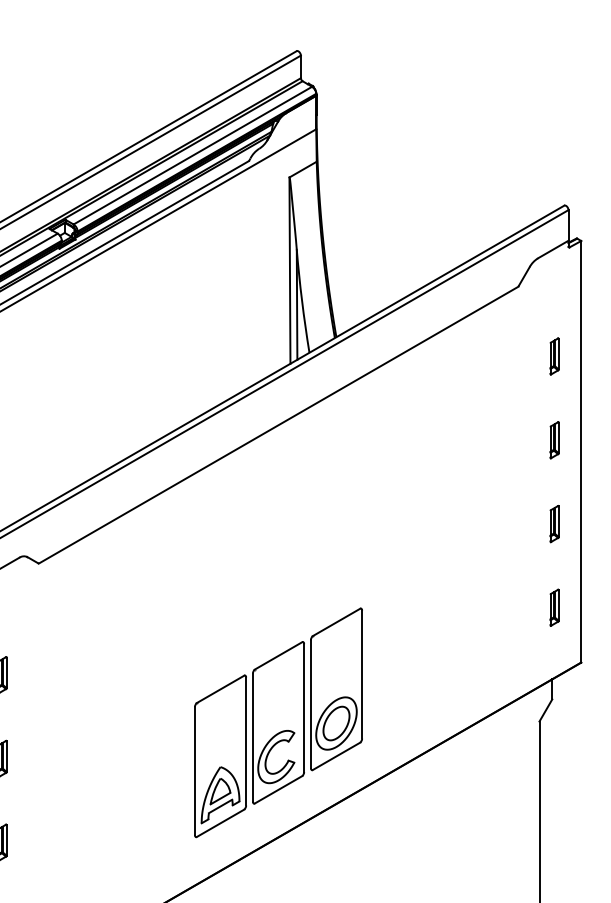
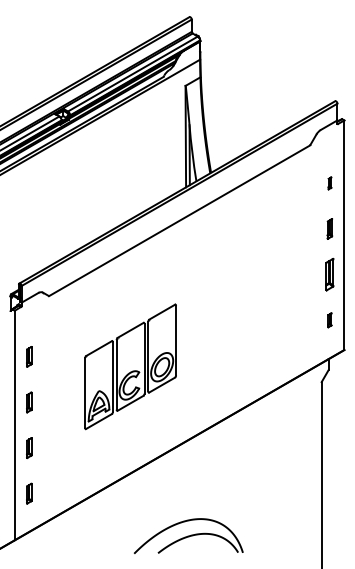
part: (553, 356) -> (329, 183), size x0.6
part: (553, 523) -> (329, 274), size x1.6
part: (553, 608) -> (329, 320), size x0.7
part: (278, 722) -> (130, 366), moved

